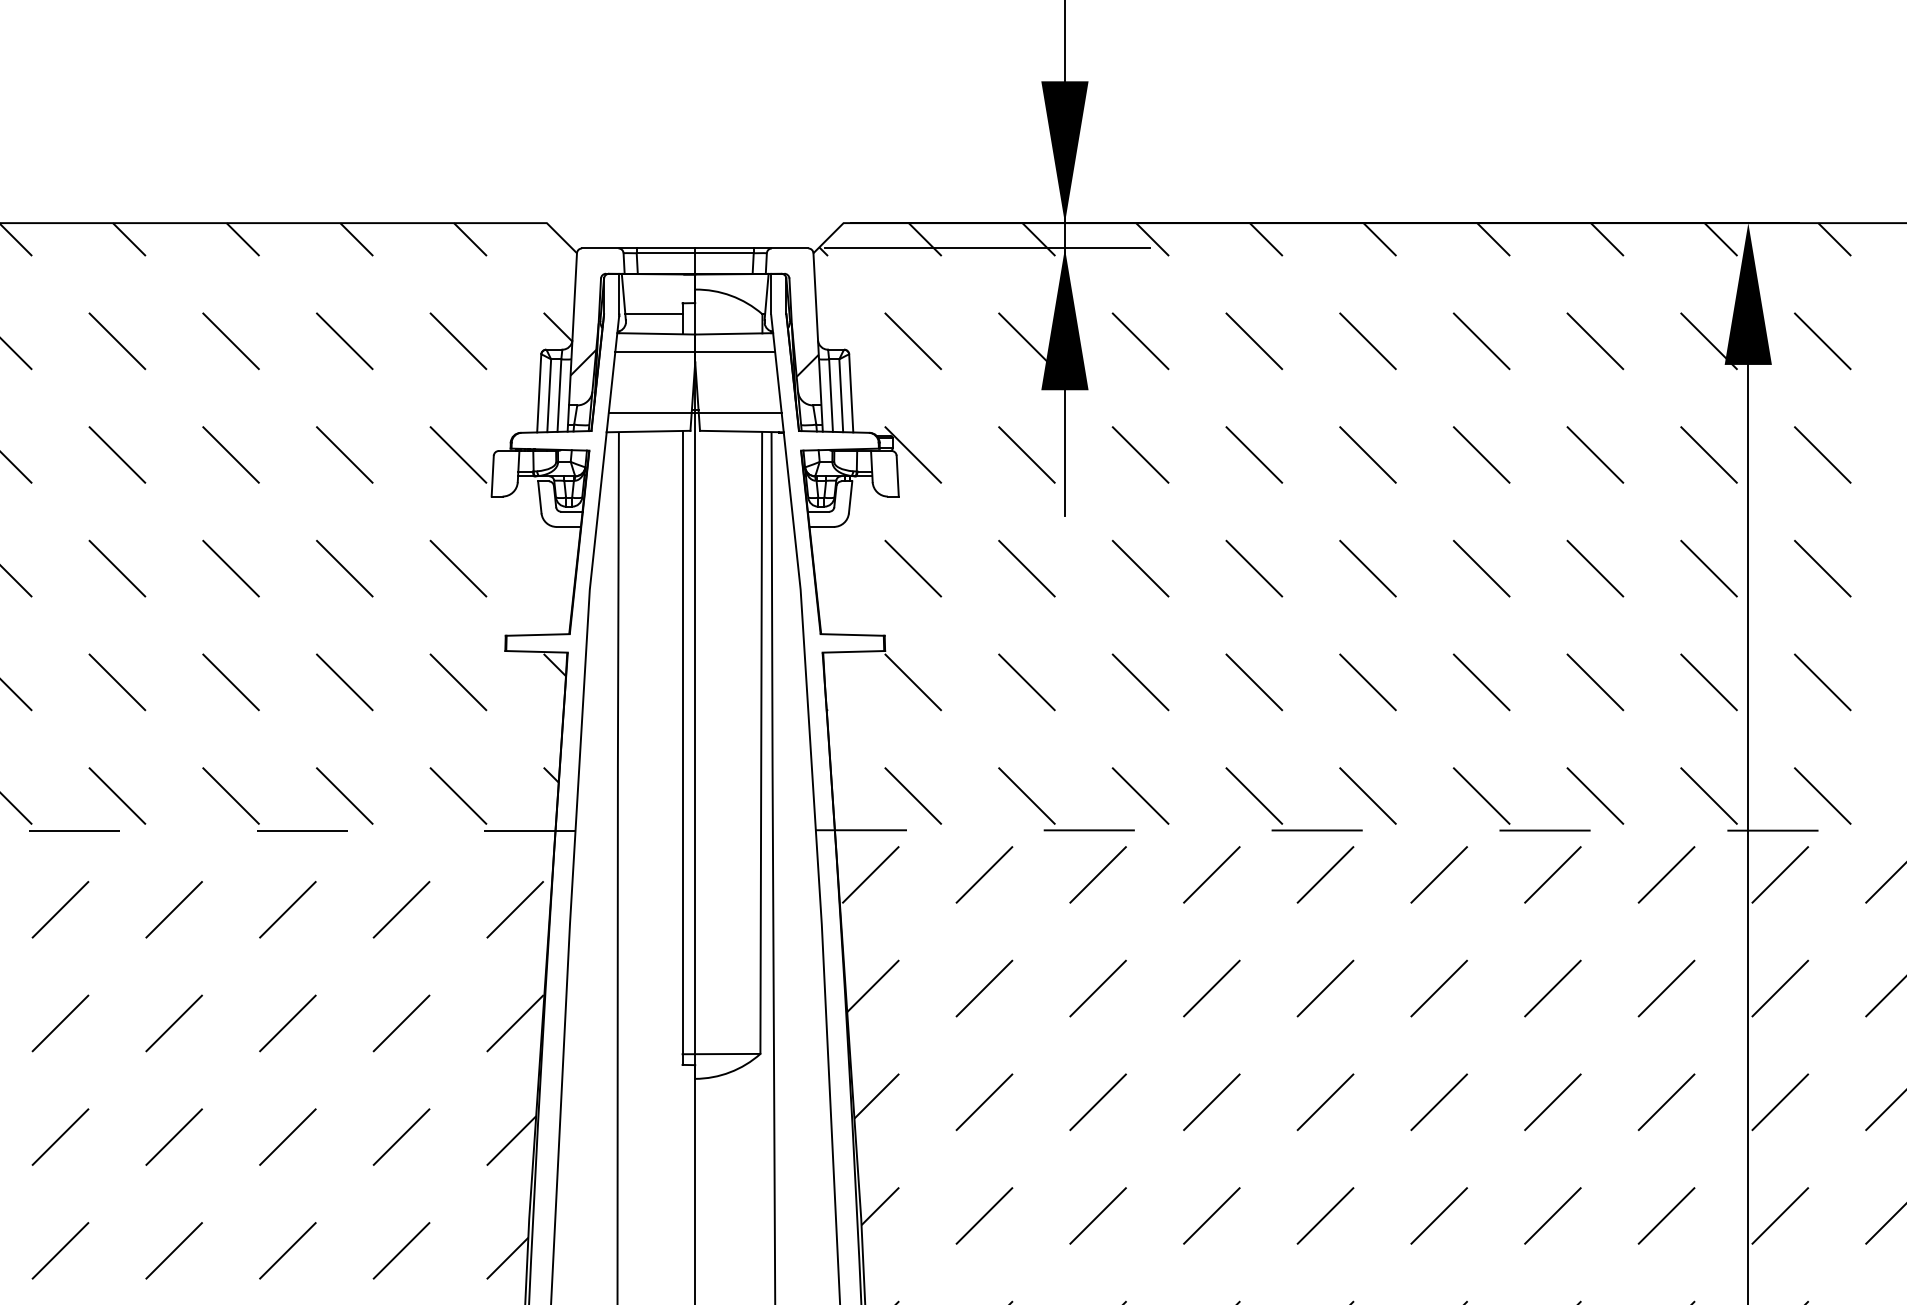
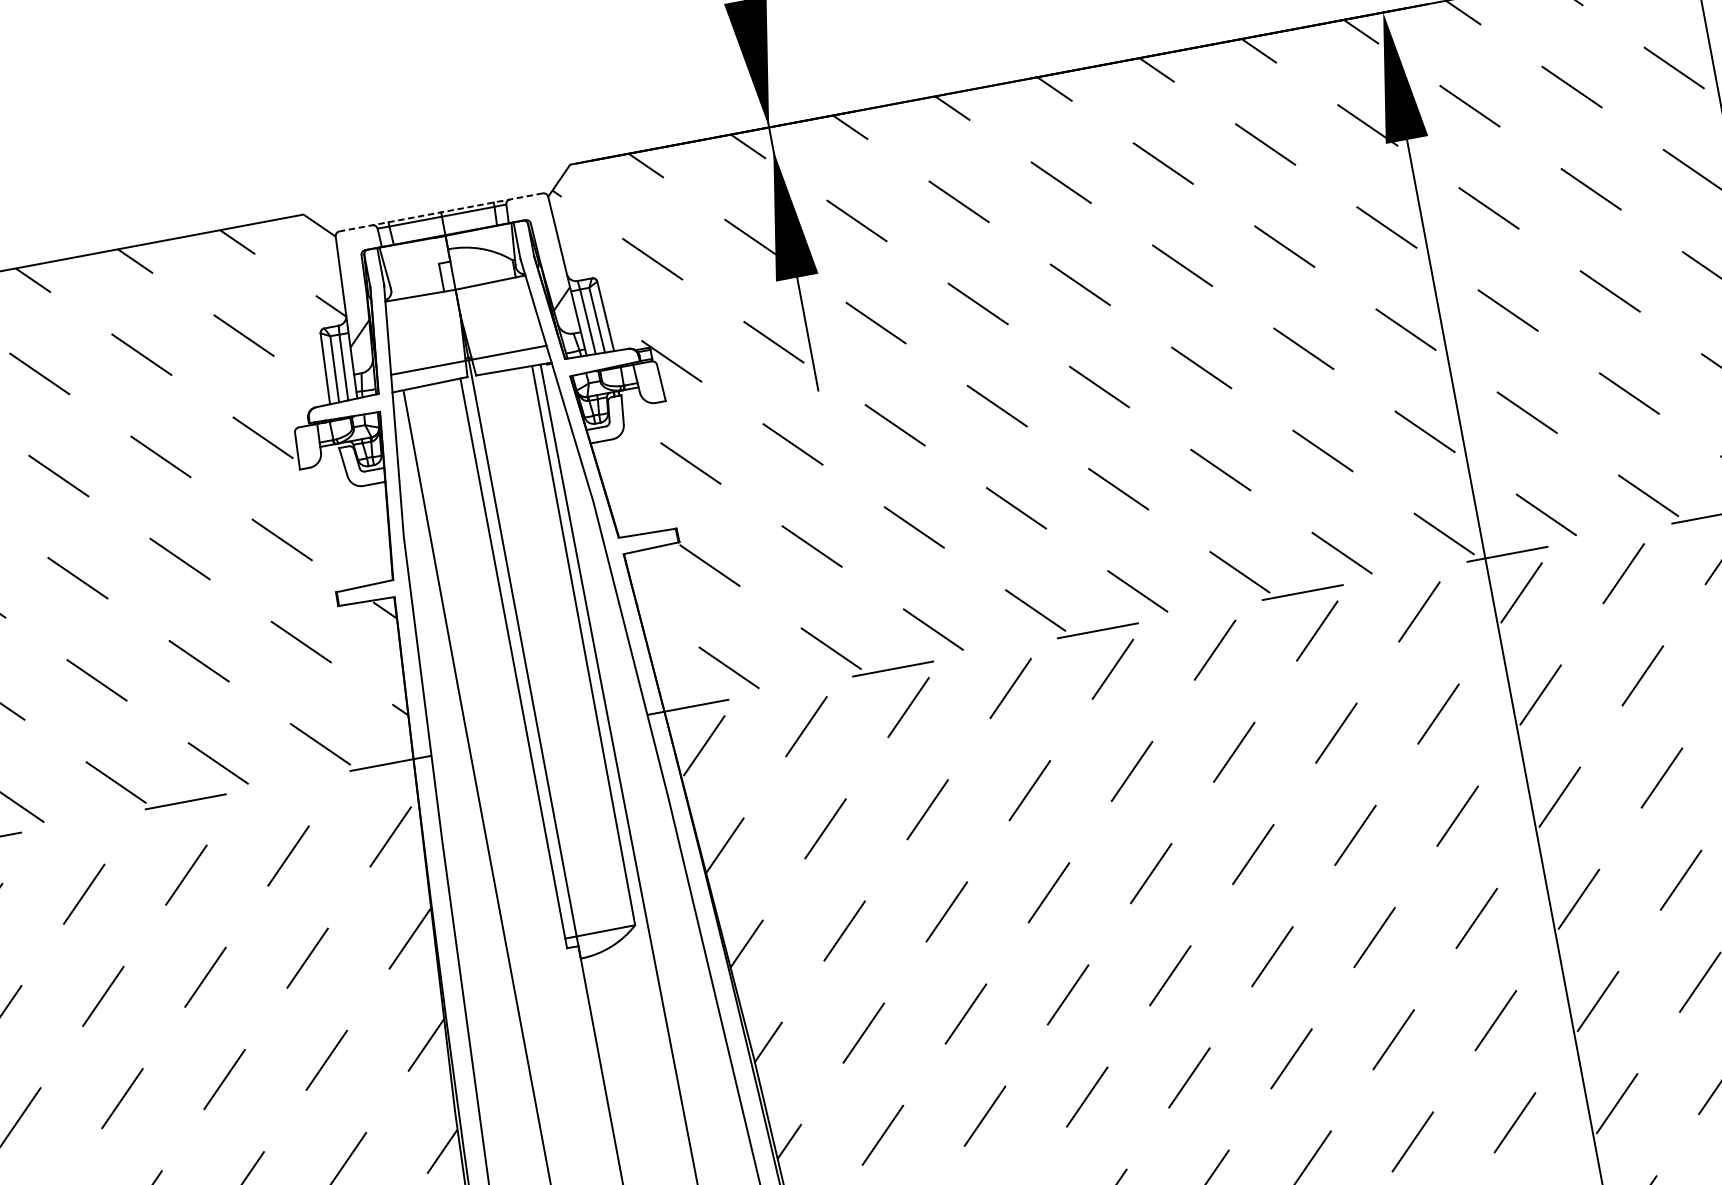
line: (694, 248) -> (440, 212), solid -> dashed
line: (987, 248) -> (703, 163), removed
line: (653, 314) -> (414, 278), removed
line: (695, 352) -> (458, 305), removed

